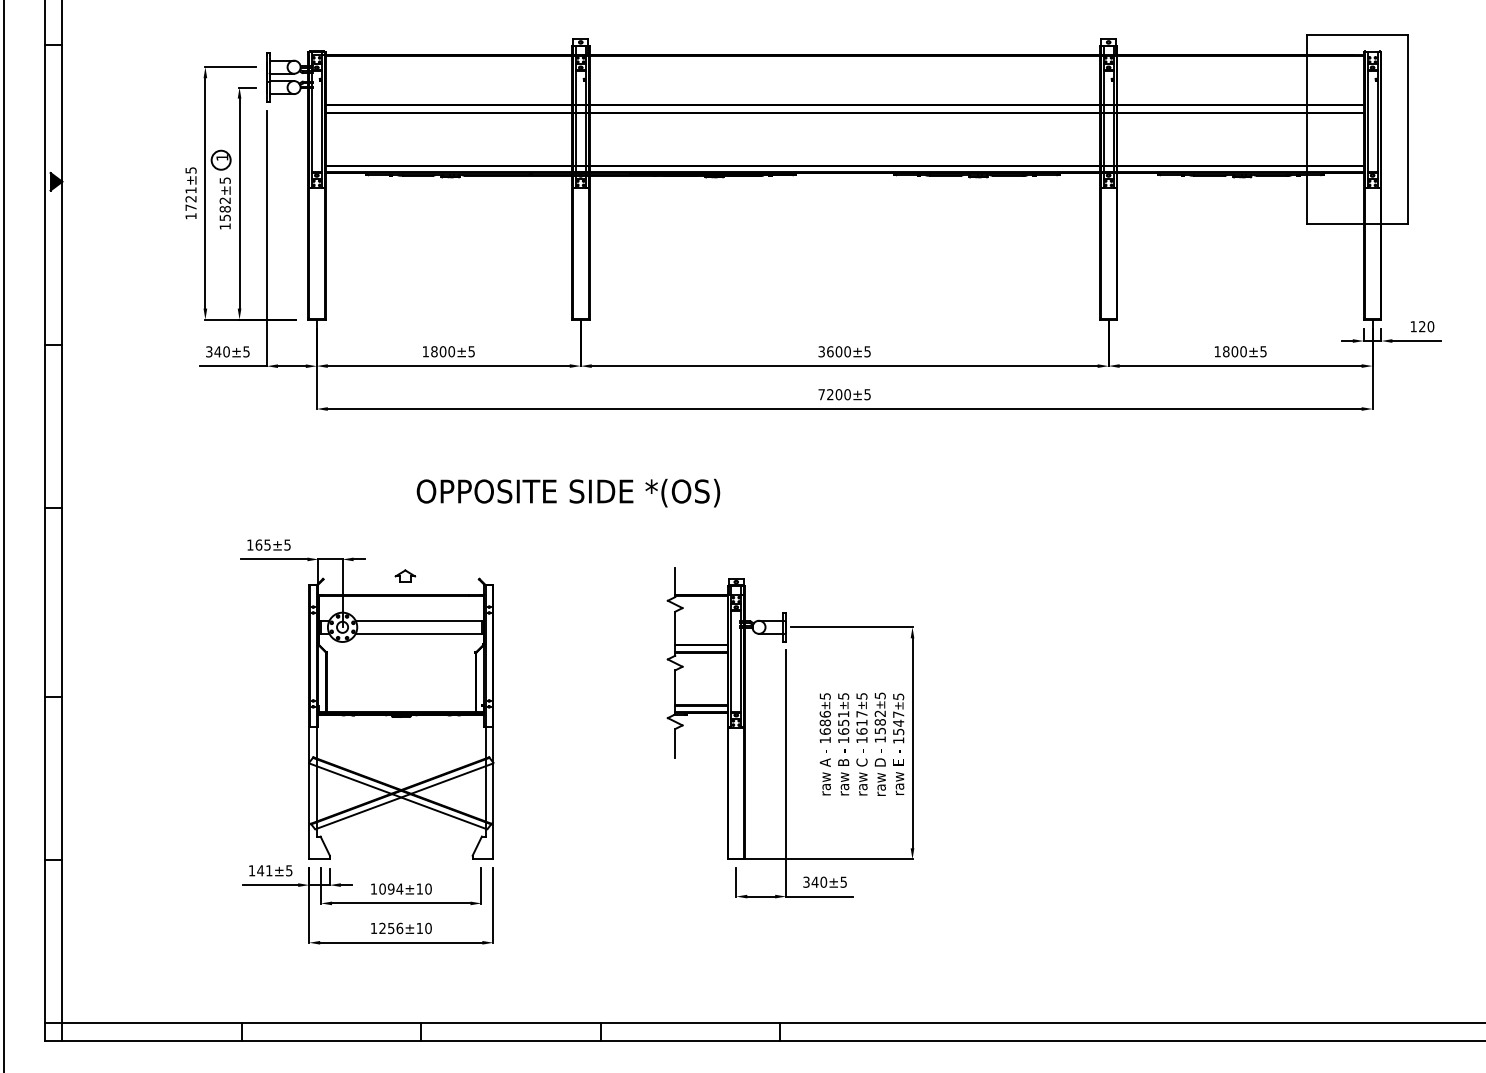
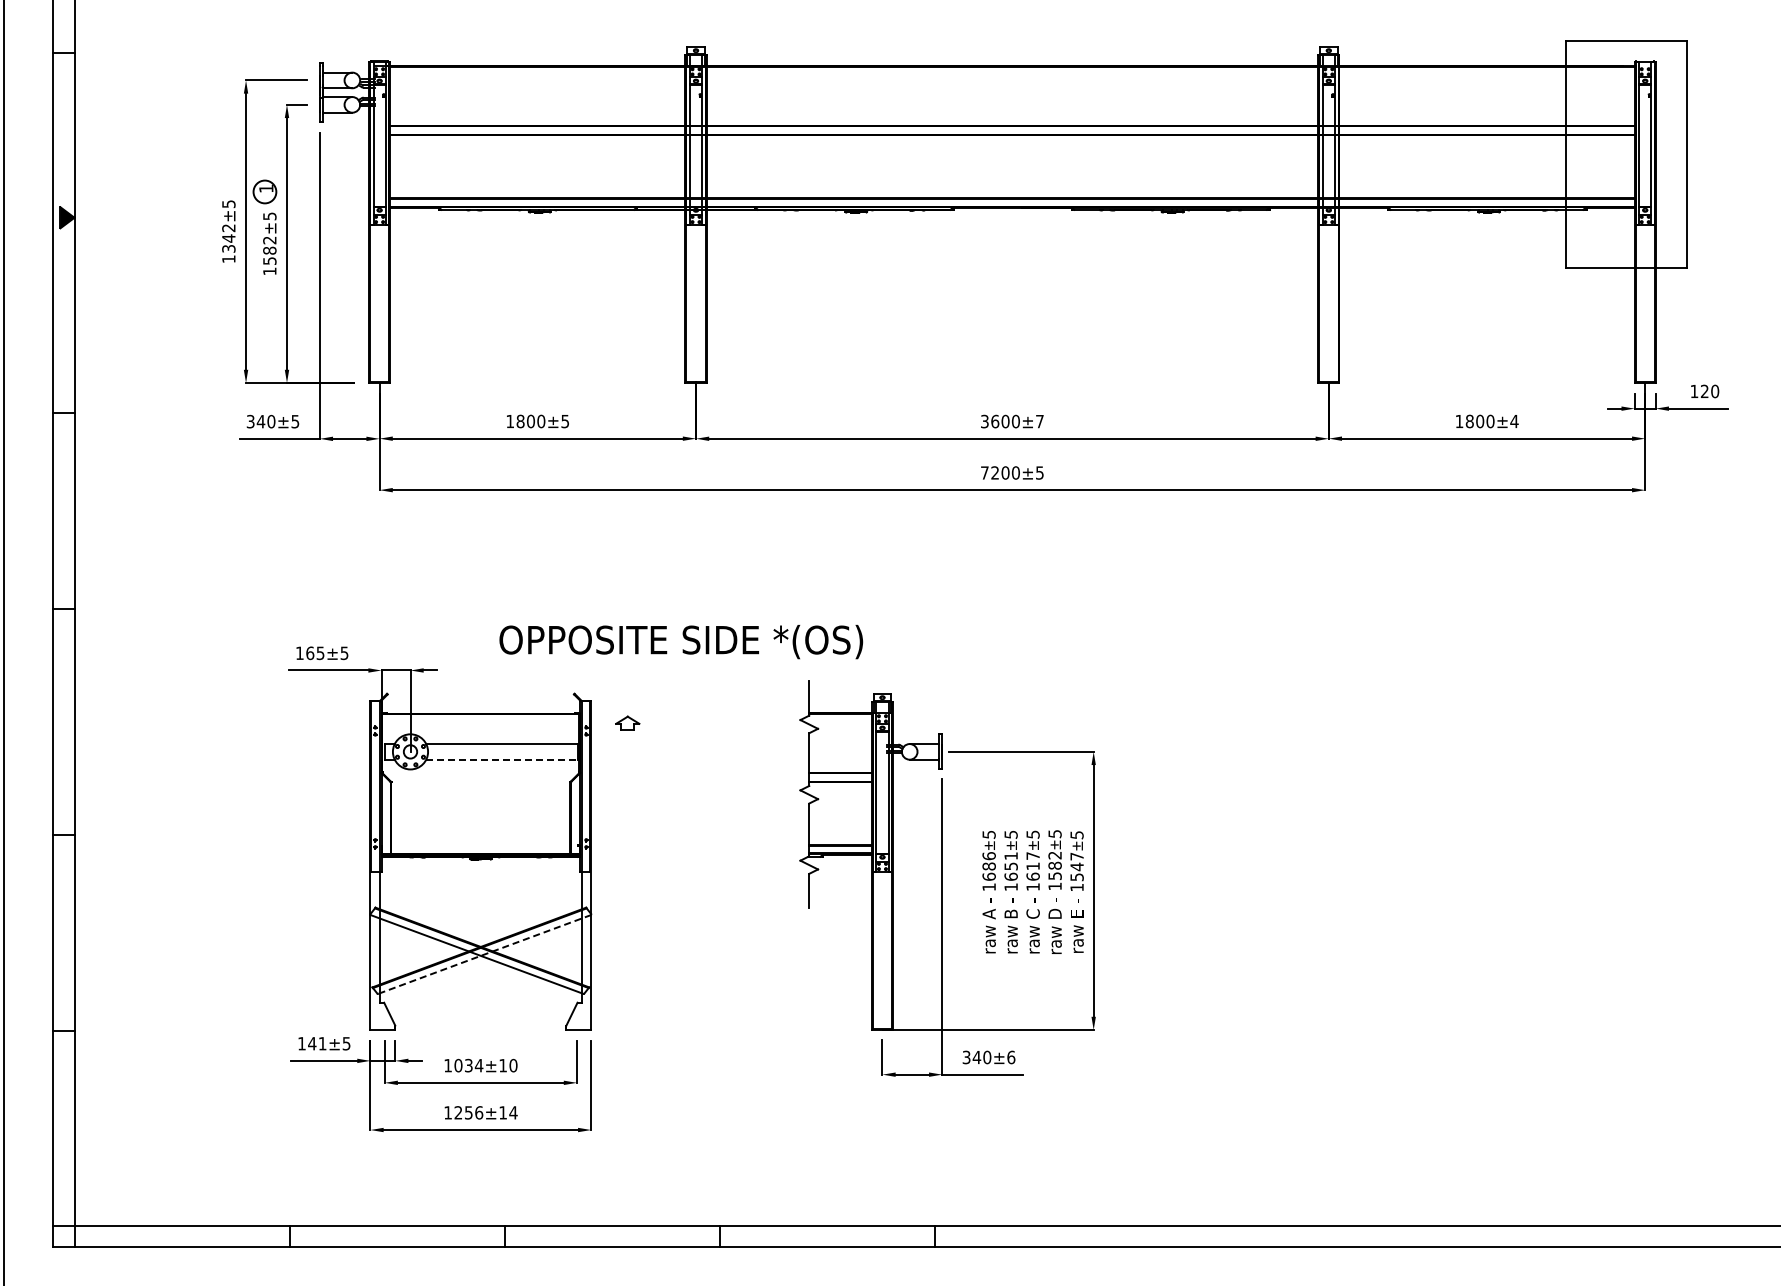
text: (190, 199) -> (228, 238), 1721±5 -> 1342±5
text: (867, 351) -> (1039, 421), 3600±5 -> 3600±7
text: (1263, 351) -> (1514, 421), 1800±5 -> 1800±4
text: (568, 493) -> (681, 642), moved
part: (405, 575) -> (627, 722), moved
line: (419, 633) -> (502, 759), solid -> dashed
line: (405, 796) -> (485, 954), solid -> dashed
text: (843, 882) -> (1011, 1057), 340±5 -> 340±6
text: (390, 888) -> (468, 1065), 1094±10 -> 1034±10
text: (428, 928) -> (513, 1112), 1256±10 -> 1256±14

